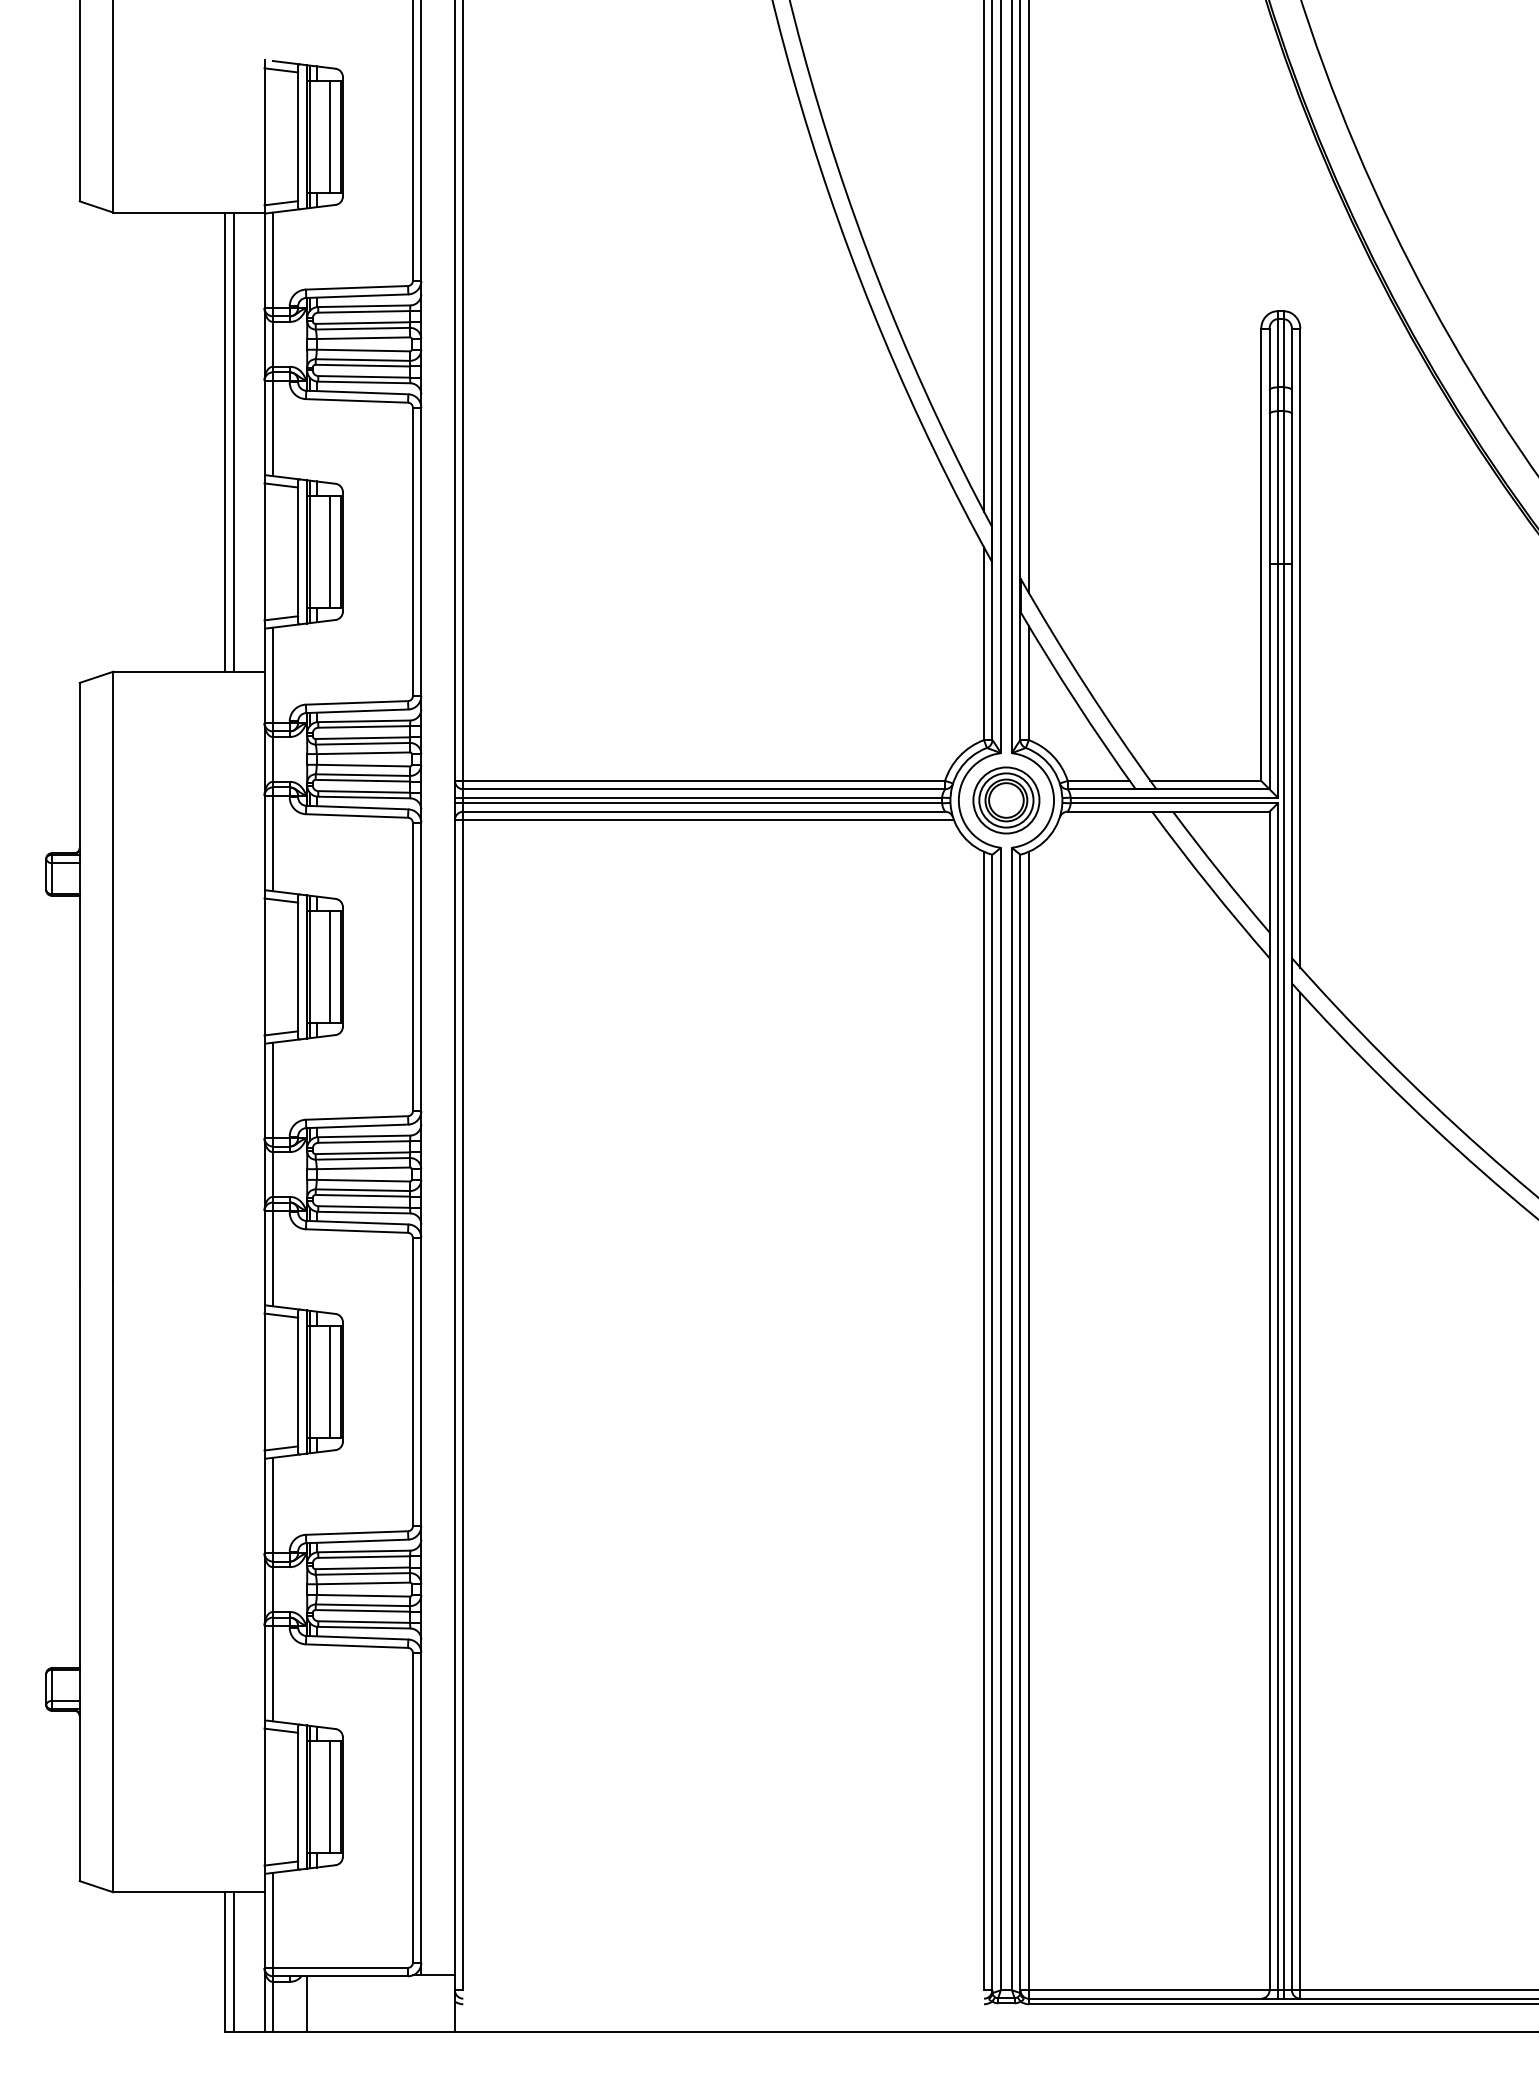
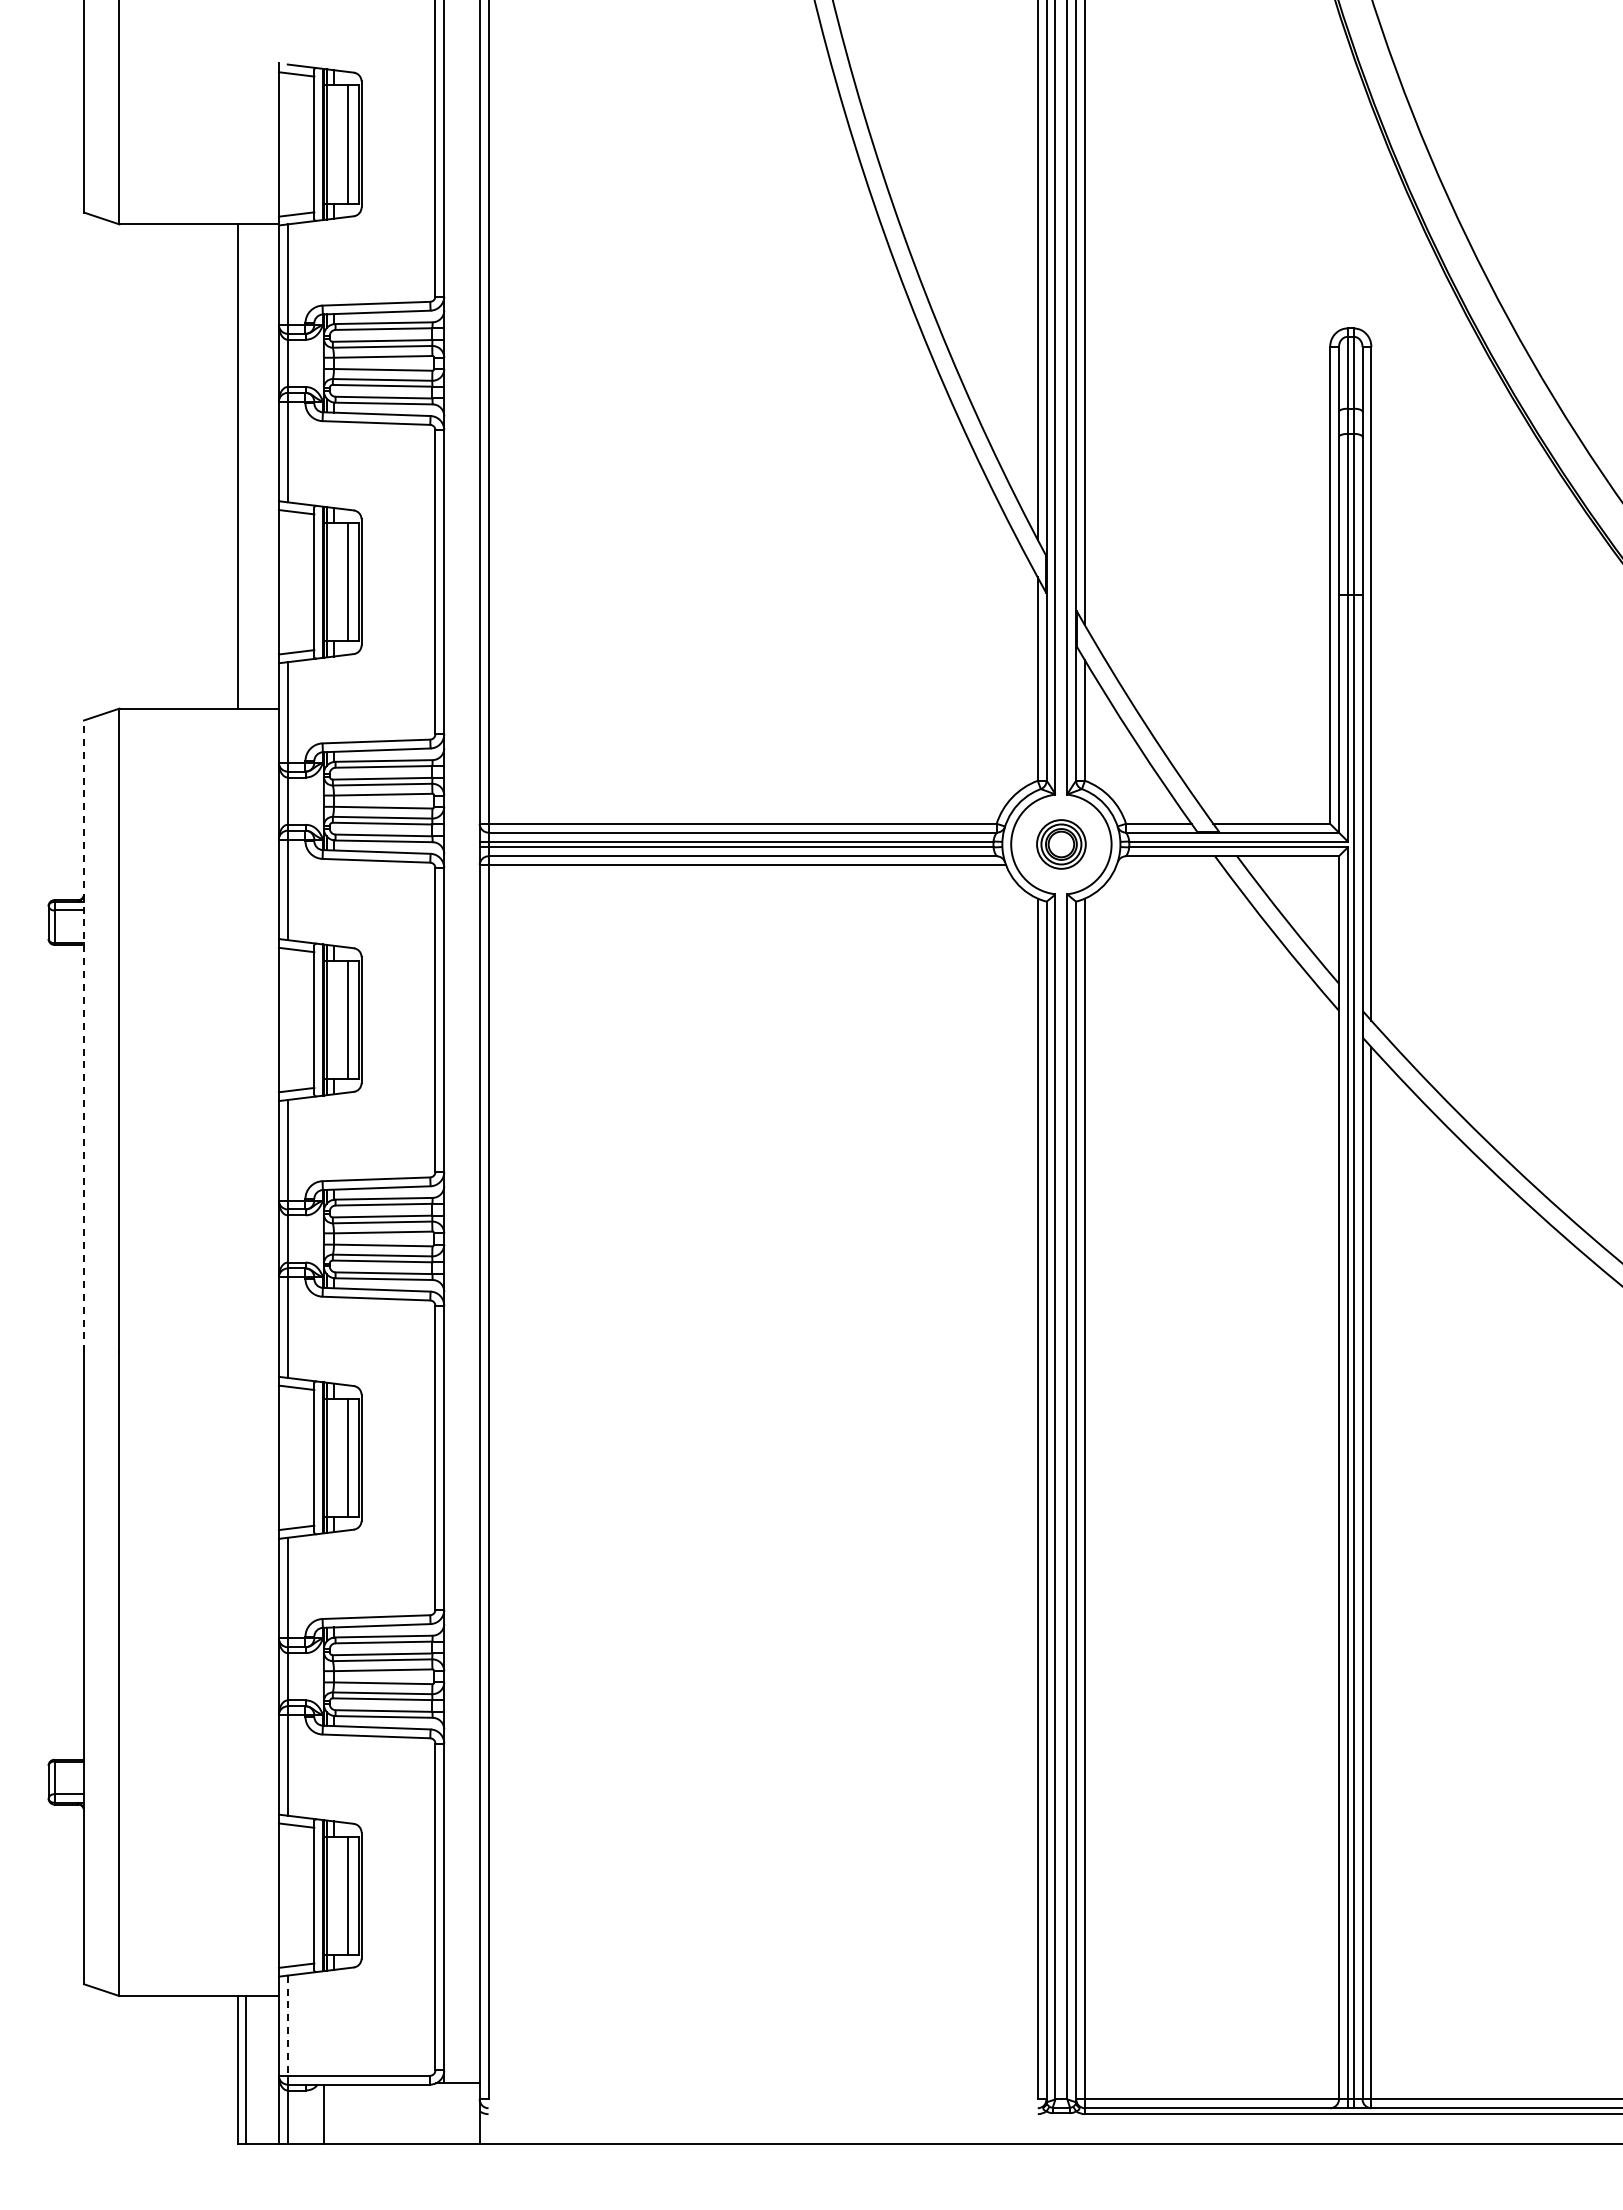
line: (233, 442) -> (246, 466), removed
part: (1006, 800) -> (1061, 844), size x0.7
line: (80, 982) -> (84, 1036), solid -> dashed
line: (272, 1921) -> (287, 2026), solid -> dashed

